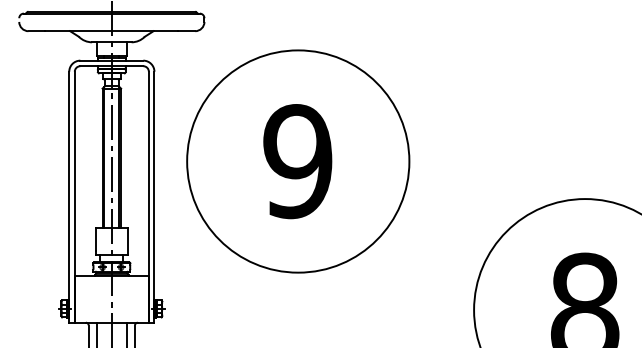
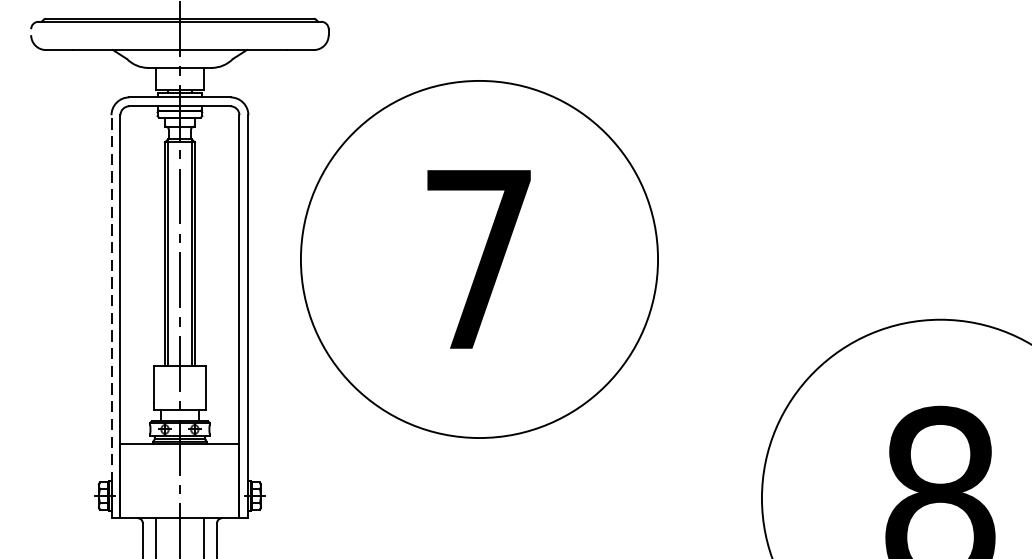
text: (297, 161) -> (478, 259), 9 -> 7
line: (69, 196) -> (111, 315), solid -> dashed

